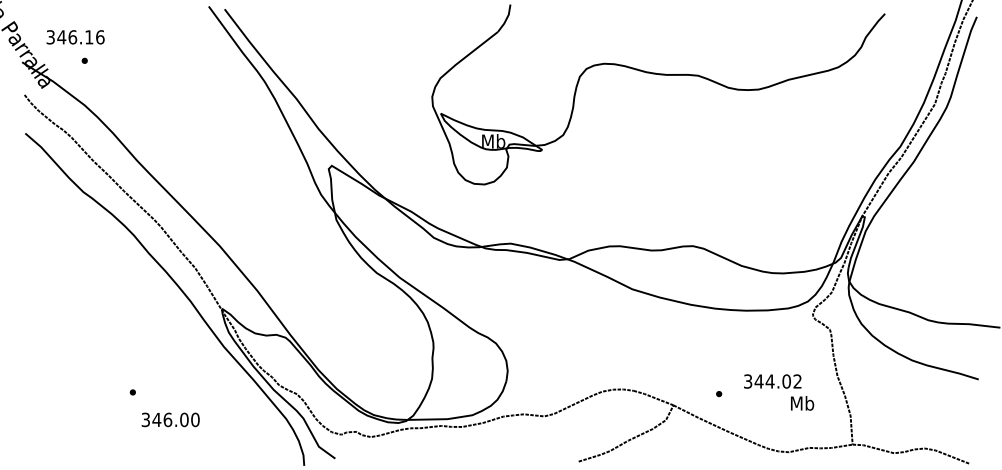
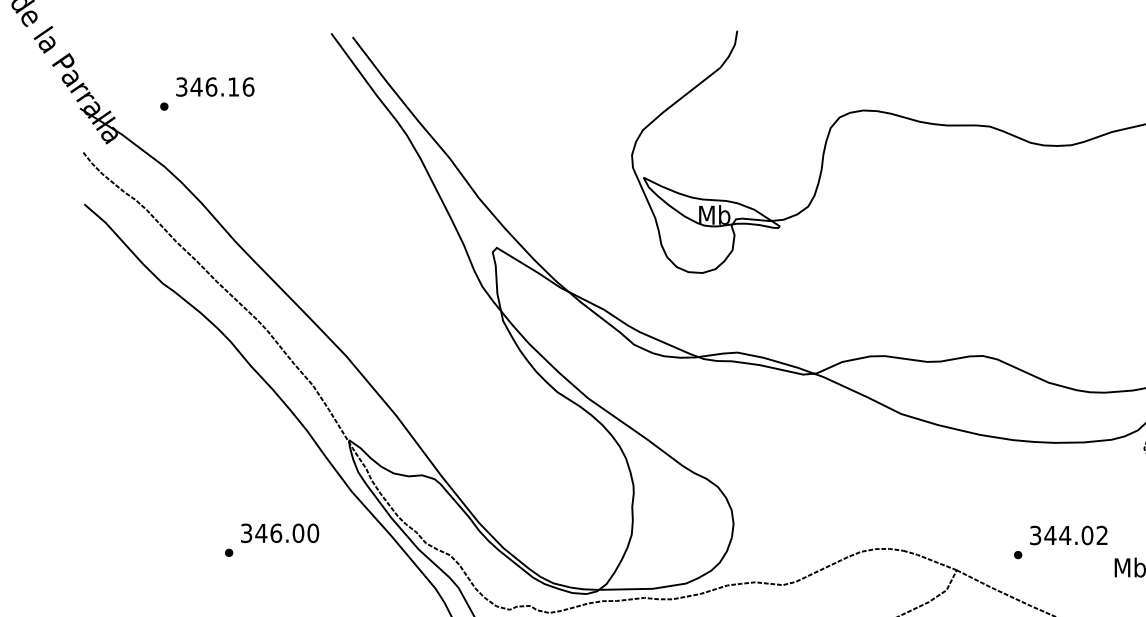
text: (75, 37) -> (215, 87), moved
text: (772, 381) -> (1068, 535), moved
text: (170, 419) -> (279, 532), moved

